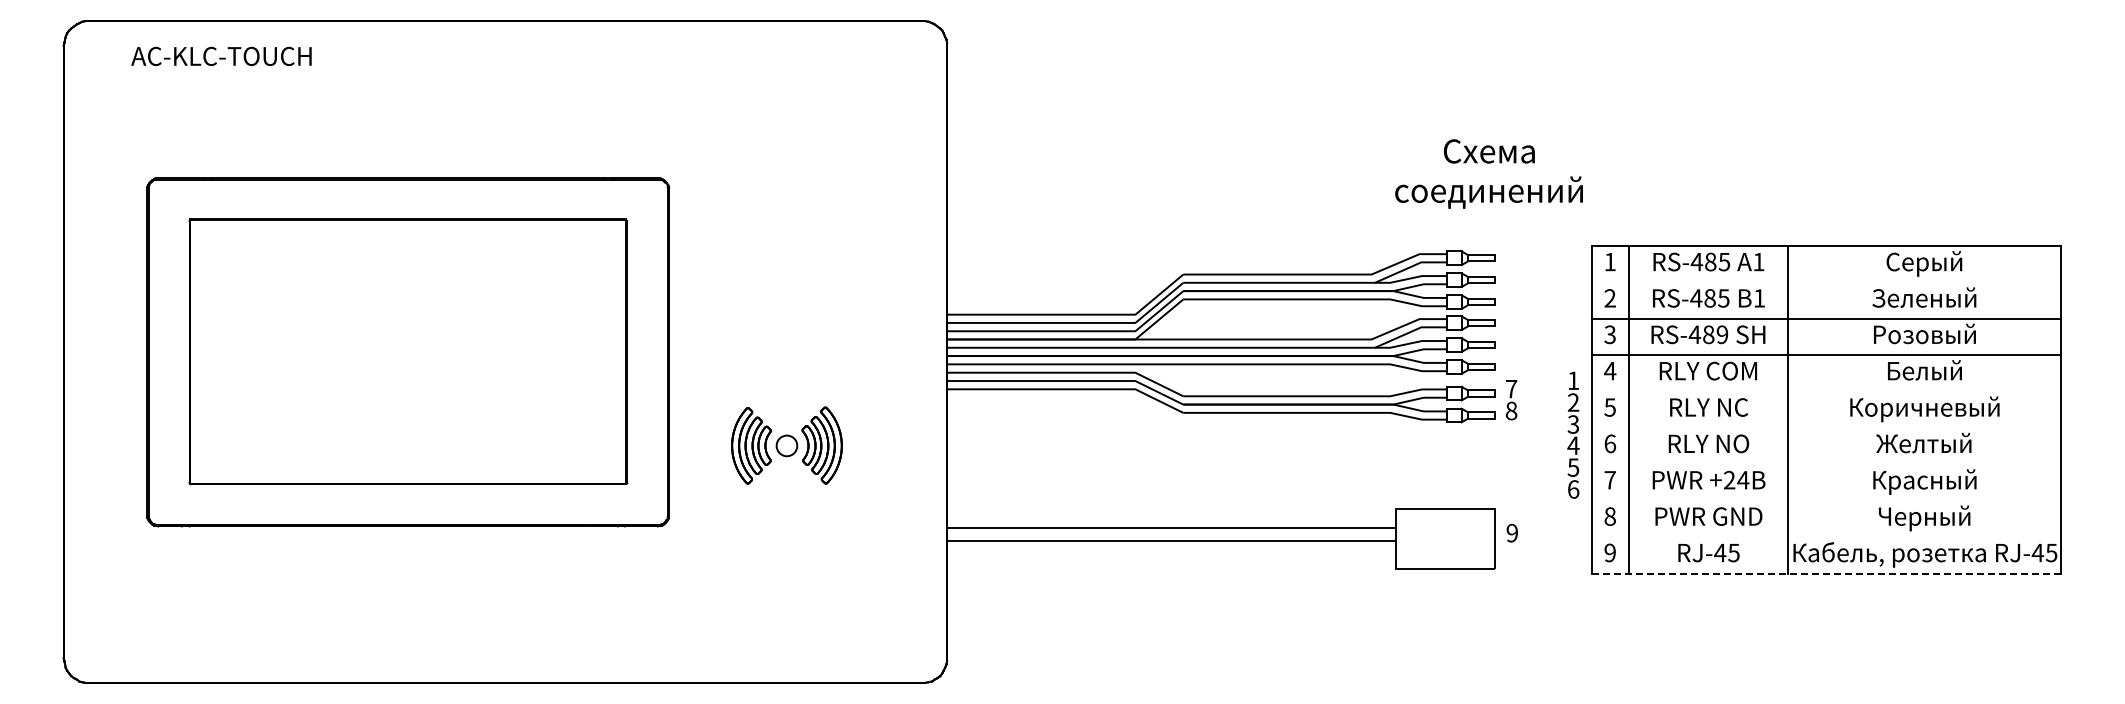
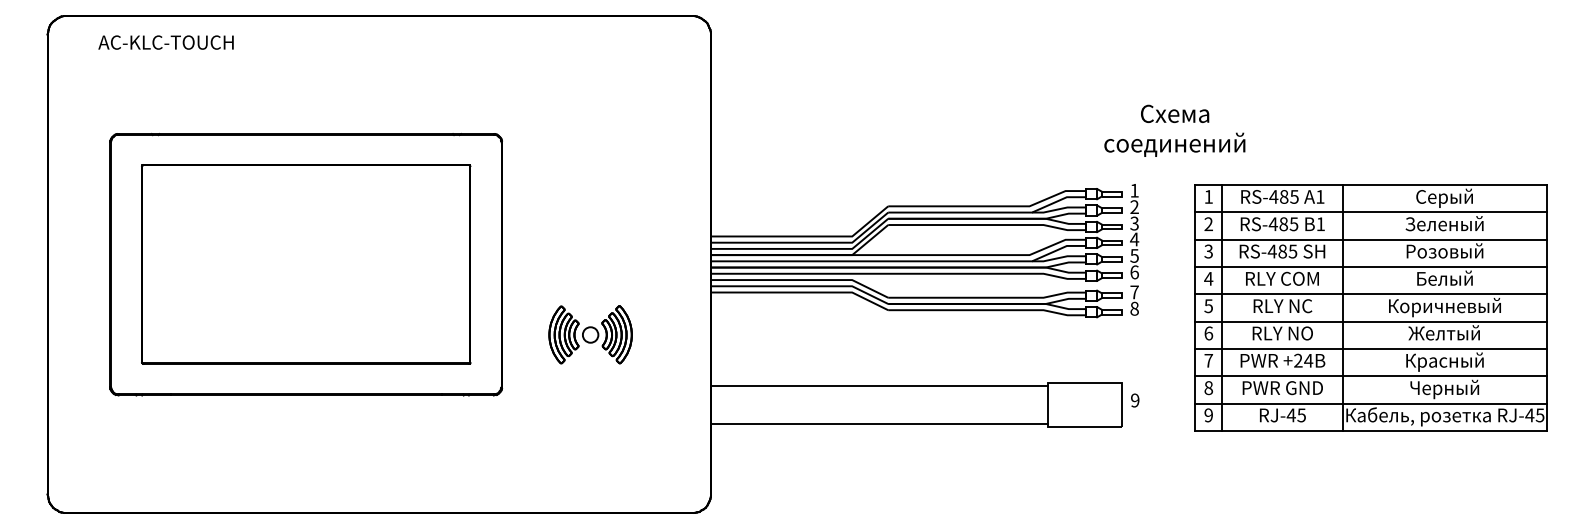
text: (1488, 173) -> (1174, 130), moved
line: (1826, 282) -> (1371, 212), added
text: (1722, 334) -> (1293, 251), RS-489 -> RS-485
line: (1826, 391) -> (1371, 294), added
line: (1826, 428) -> (1371, 321), added
text: (1573, 434) -> (1134, 231), moved
line: (1826, 464) -> (1371, 348), added
line: (1826, 500) -> (1371, 375), added
line: (1171, 528) -> (879, 424), moved
line: (1826, 537) -> (1371, 403), added
line: (1171, 541) -> (879, 386), moved
line: (1826, 573) -> (1371, 430), dashed -> solid

